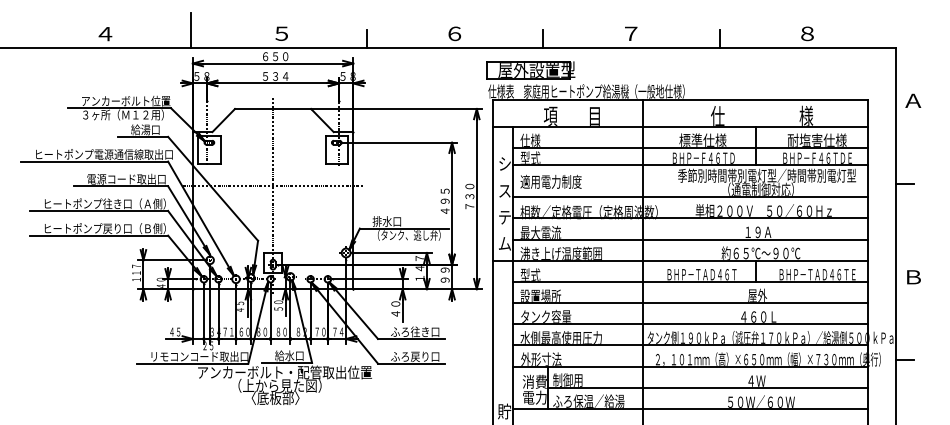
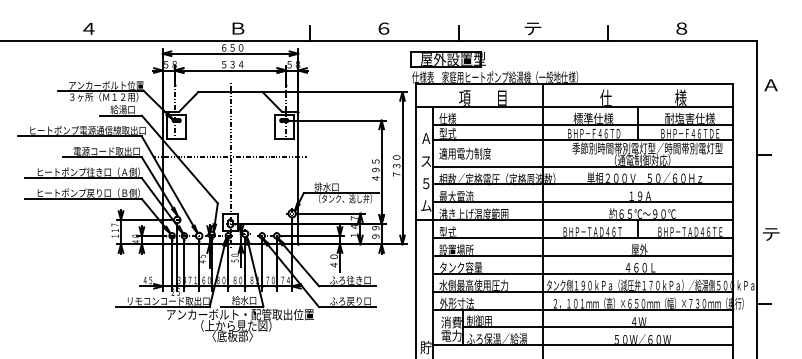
line: (190, 30) -> (160, 25), removed
text: (282, 33) -> (238, 28), ５ -> Ｂ
text: (630, 33) -> (532, 28), ７ -> テ
text: (505, 163) -> (426, 138), シ -> Ａ
text: (505, 217) -> (426, 183), テ -> ５
text: (913, 277) -> (771, 234), Ｂ -> テ

